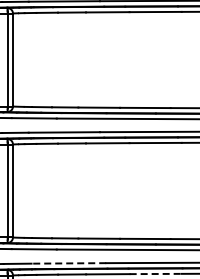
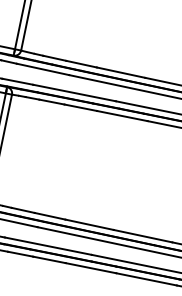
line: (68, 263) -> (47, 246), dashed -> solid
line: (156, 273) -> (147, 278), dashed -> solid

